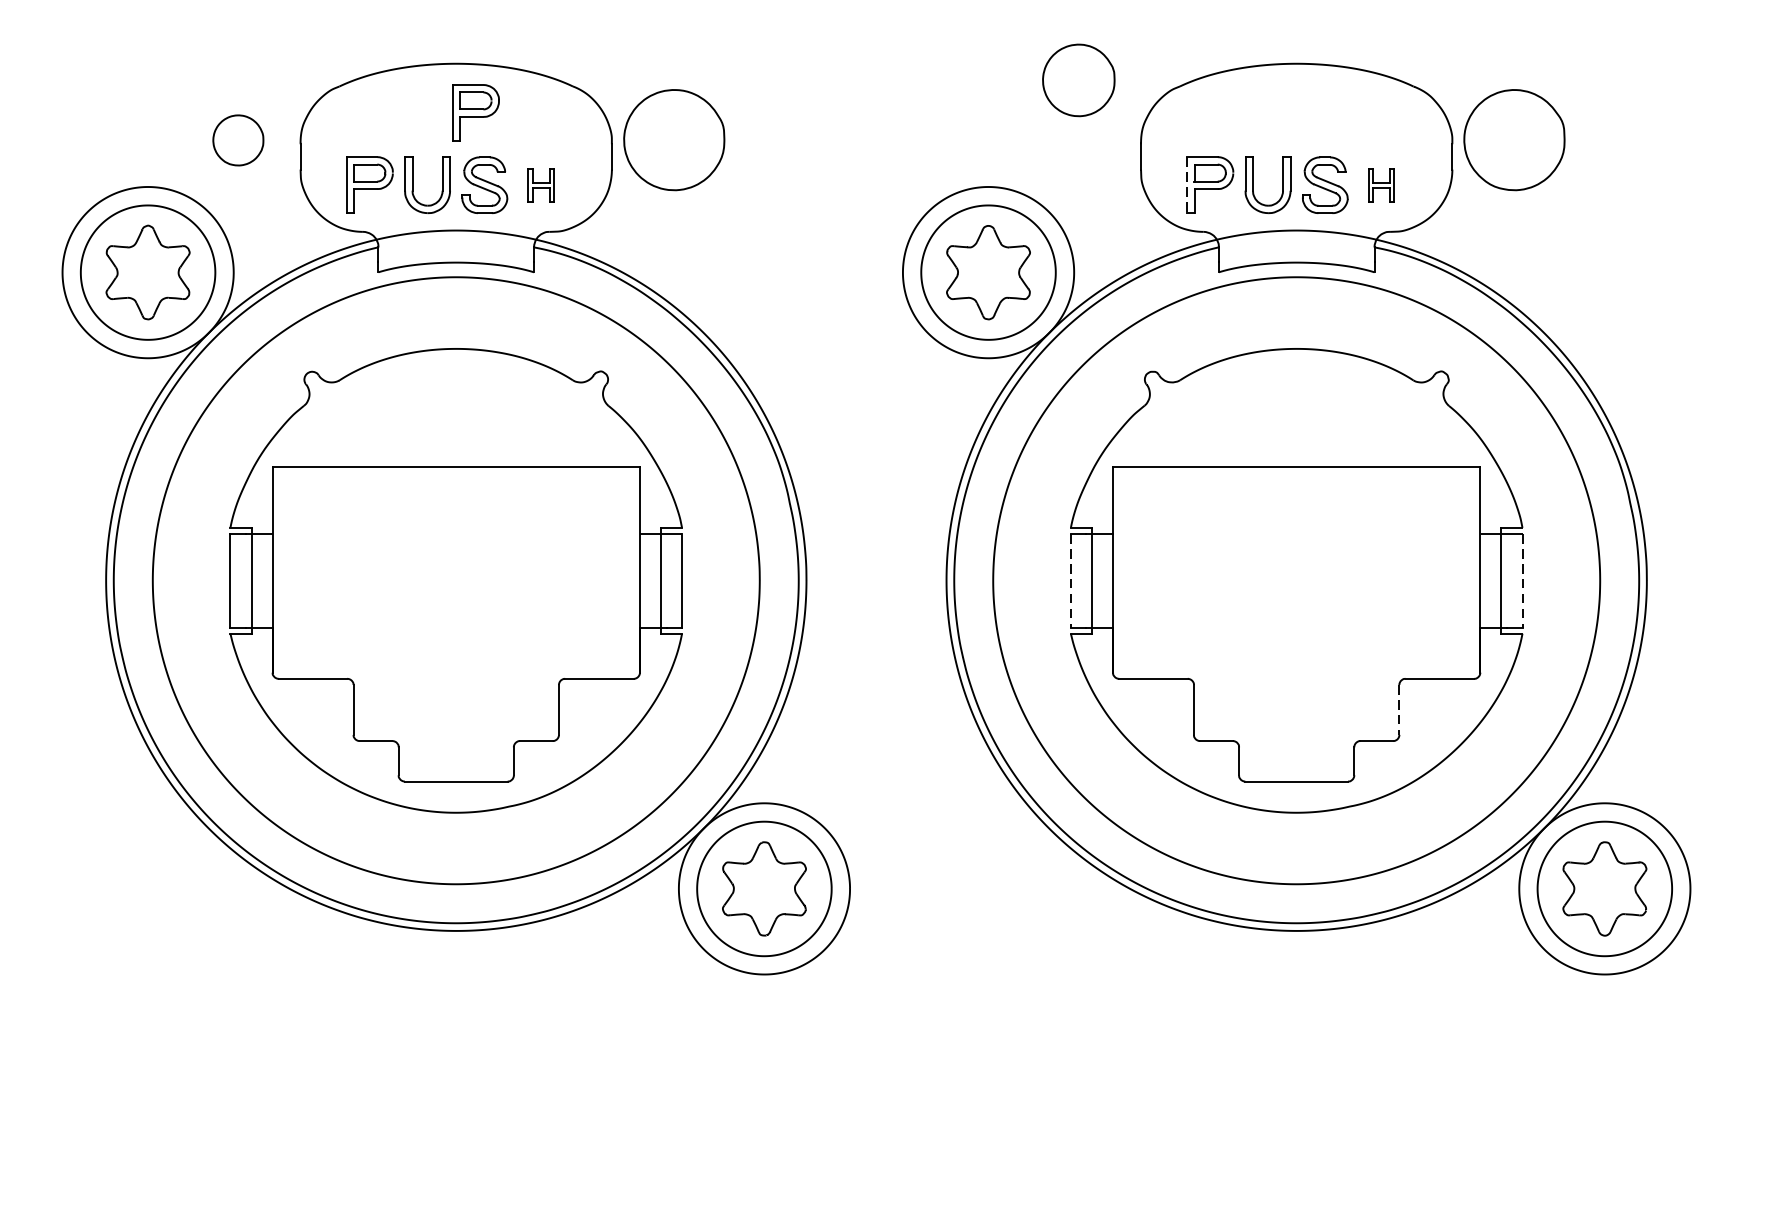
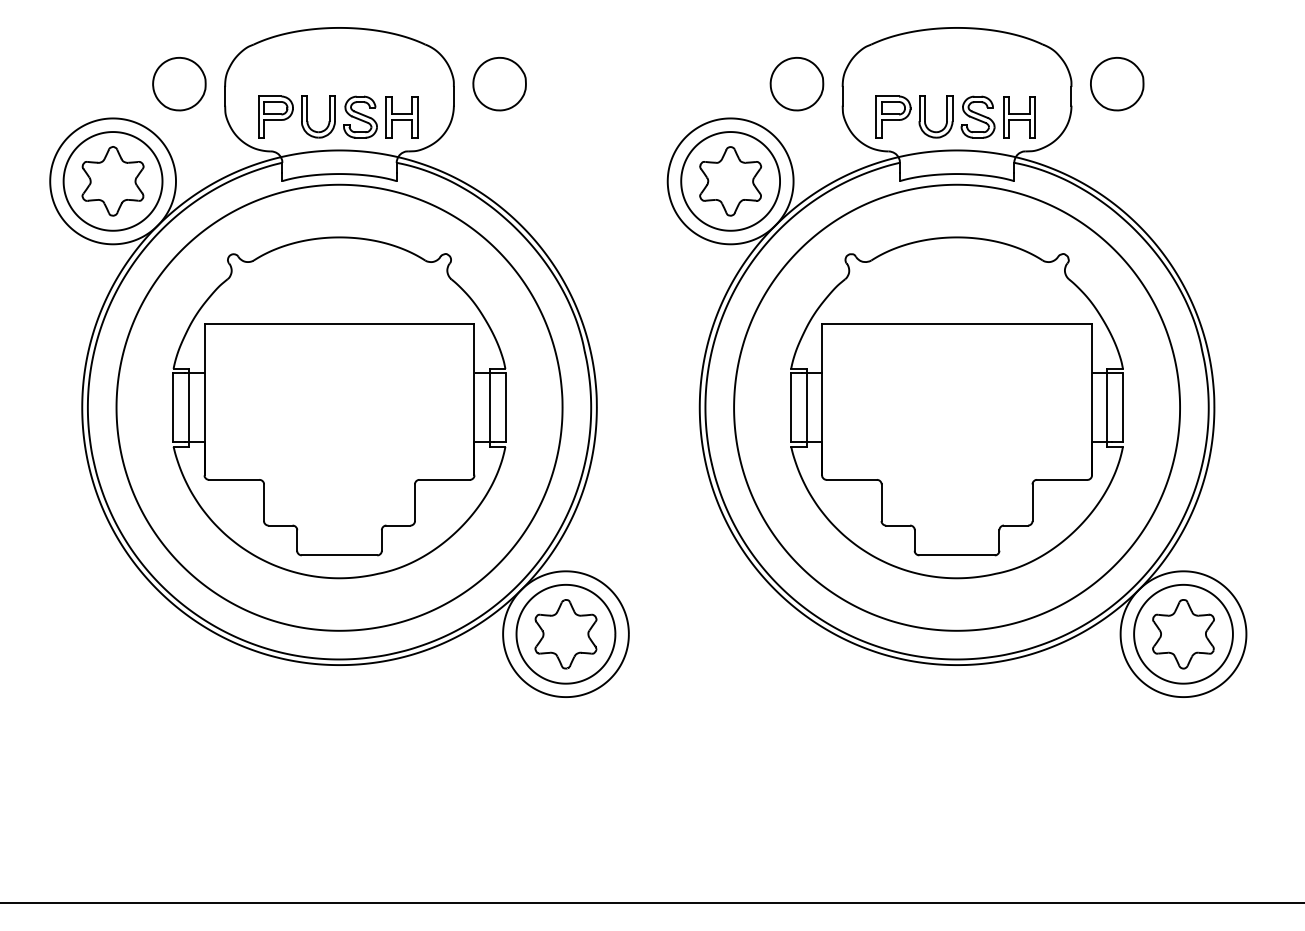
part: (1078, 80) -> (796, 84), moved
part: (475, 112) -> (353, 63), removed
part: (238, 140) -> (179, 84), size x1.43
part: (673, 140) -> (499, 84), size x0.71
part: (1515, 140) -> (1117, 84), size x0.71
part: (540, 185) -> (401, 117), size x1.67
line: (1187, 185) -> (876, 117), dashed -> solid
part: (1381, 185) -> (1019, 117), size x1.67
line: (1071, 581) -> (791, 408), dashed -> solid
line: (1523, 581) -> (1123, 408), dashed -> solid
line: (1399, 710) -> (1032, 503), dashed -> solid

